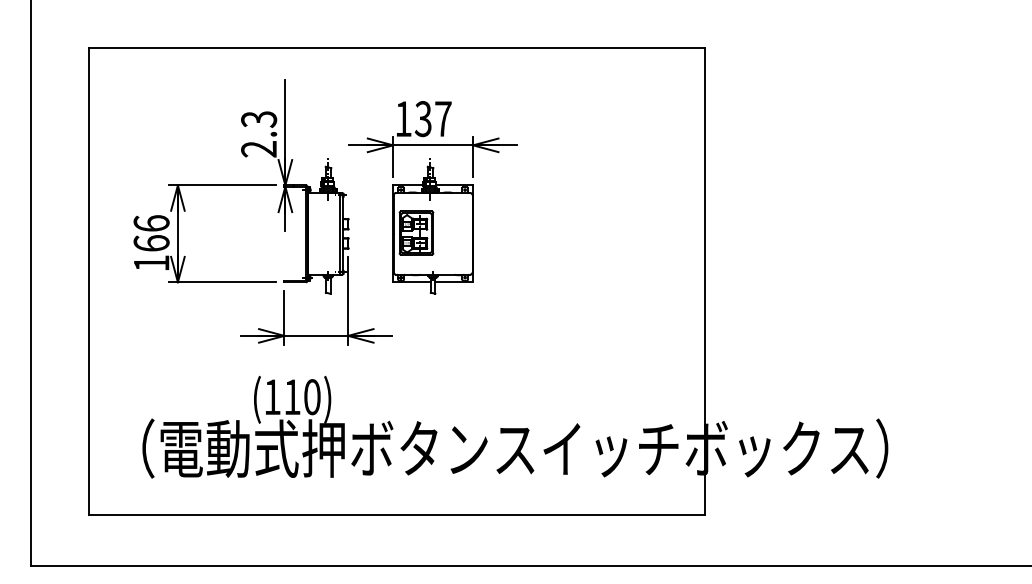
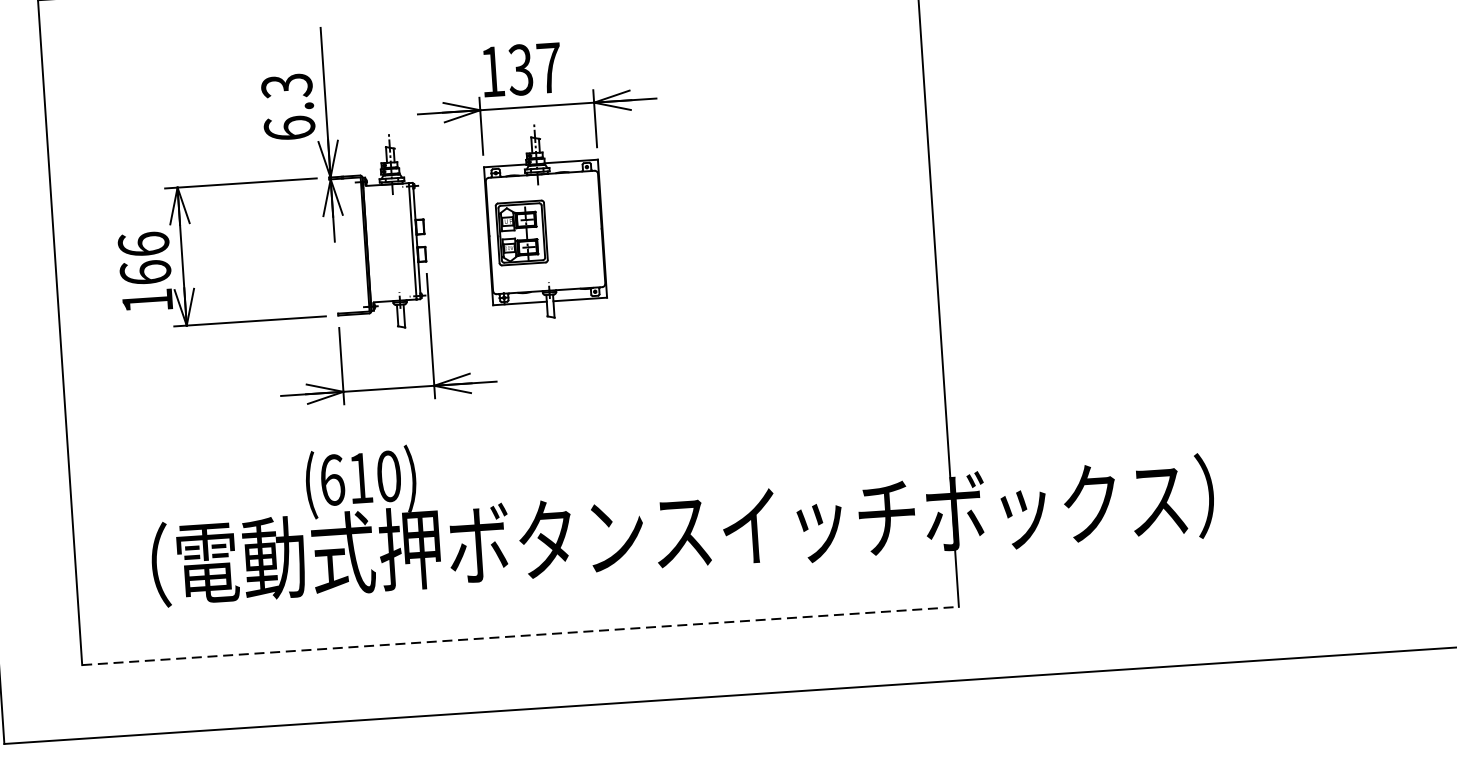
text: (259, 148) -> (290, 127), 2.3 -> 6.3
text: (272, 397) -> (332, 480), (110) -> (610)
line: (396, 514) -> (519, 635), solid -> dashed

